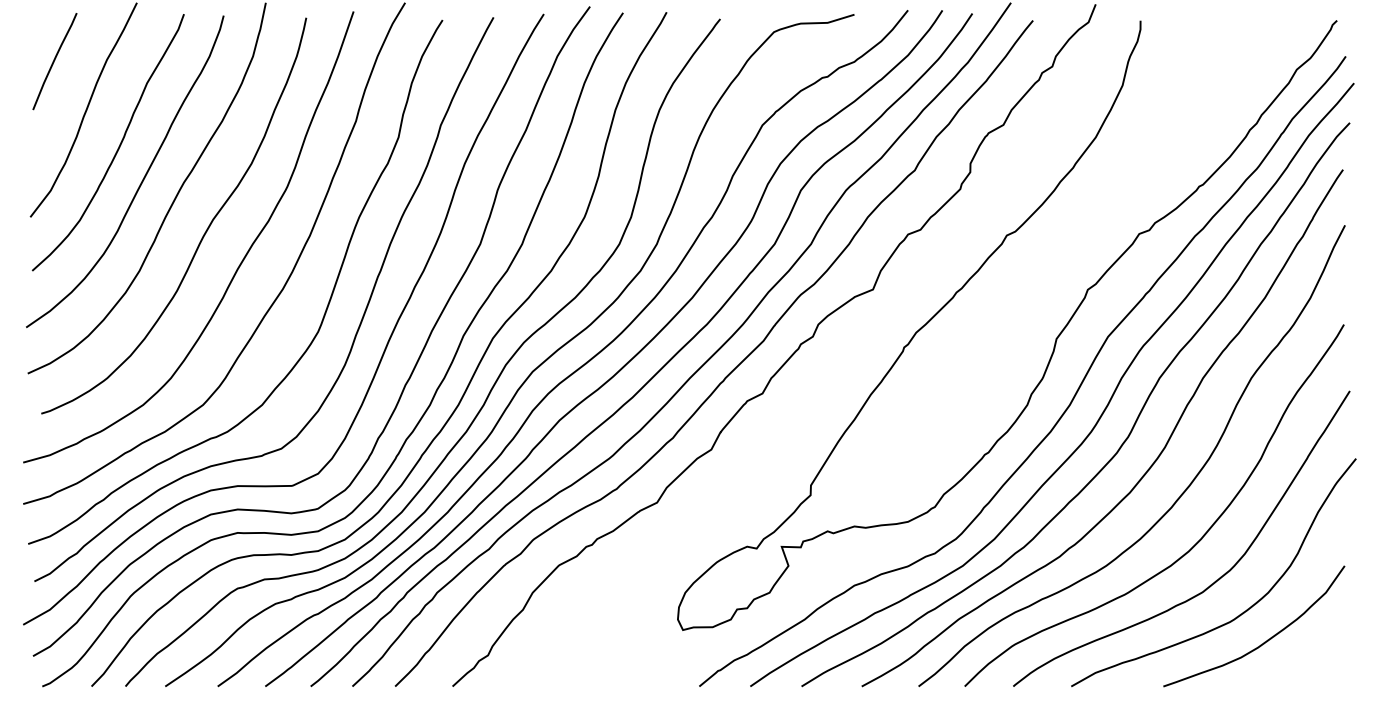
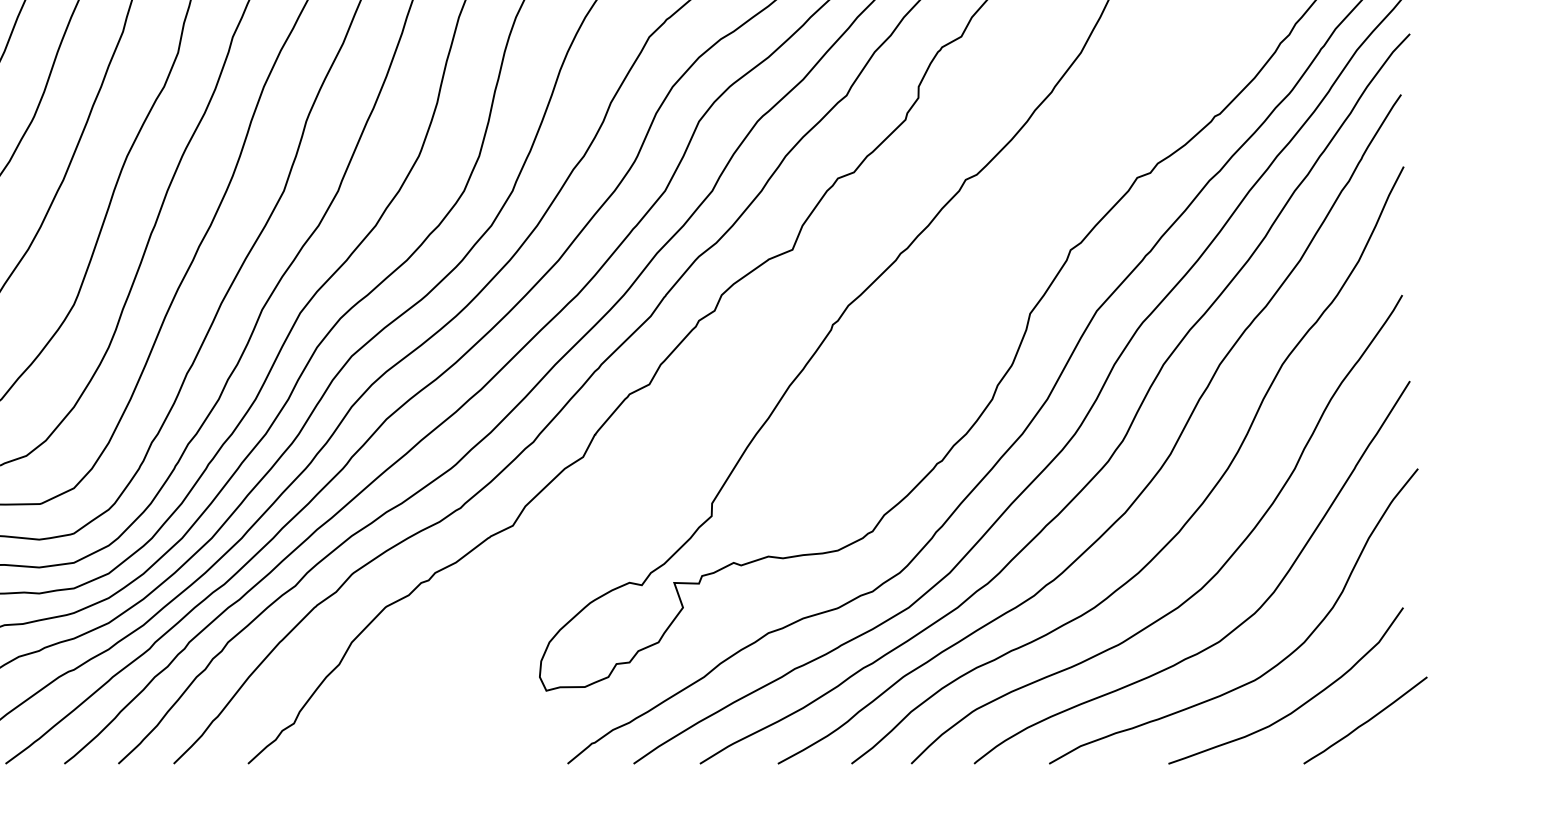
curve: (1315, 653) -> (1365, 721), added

